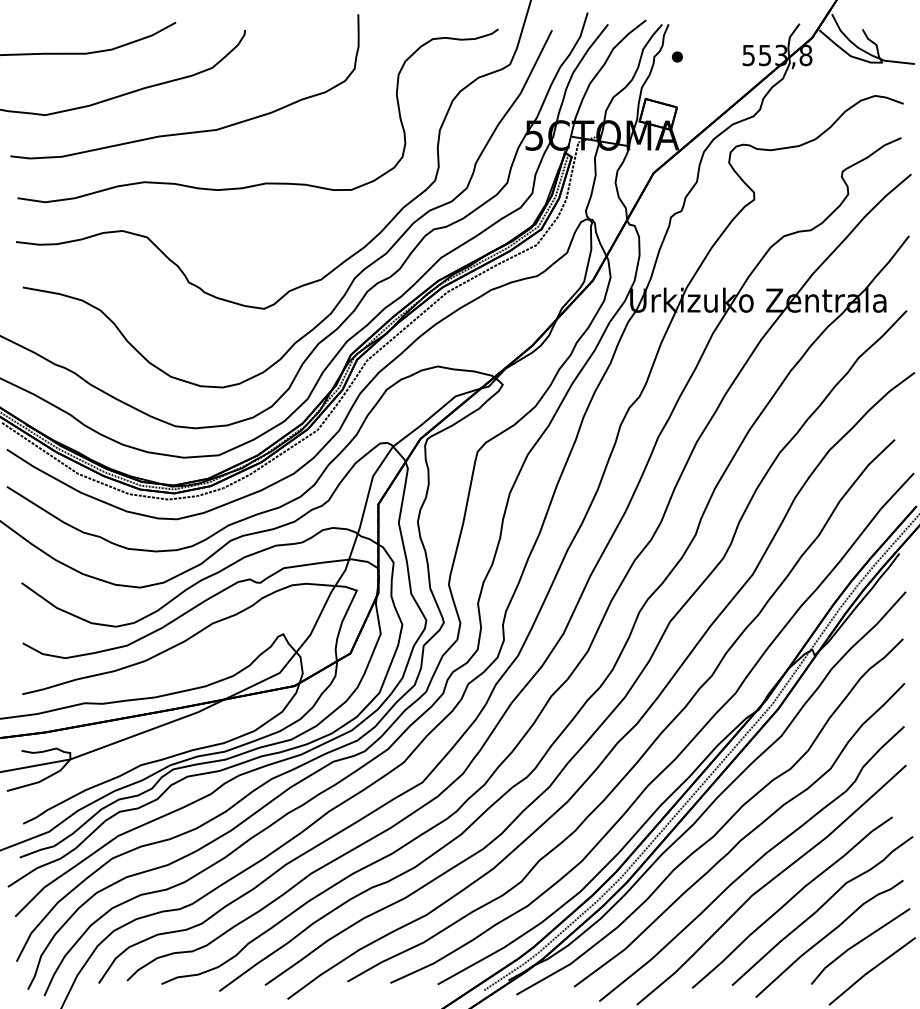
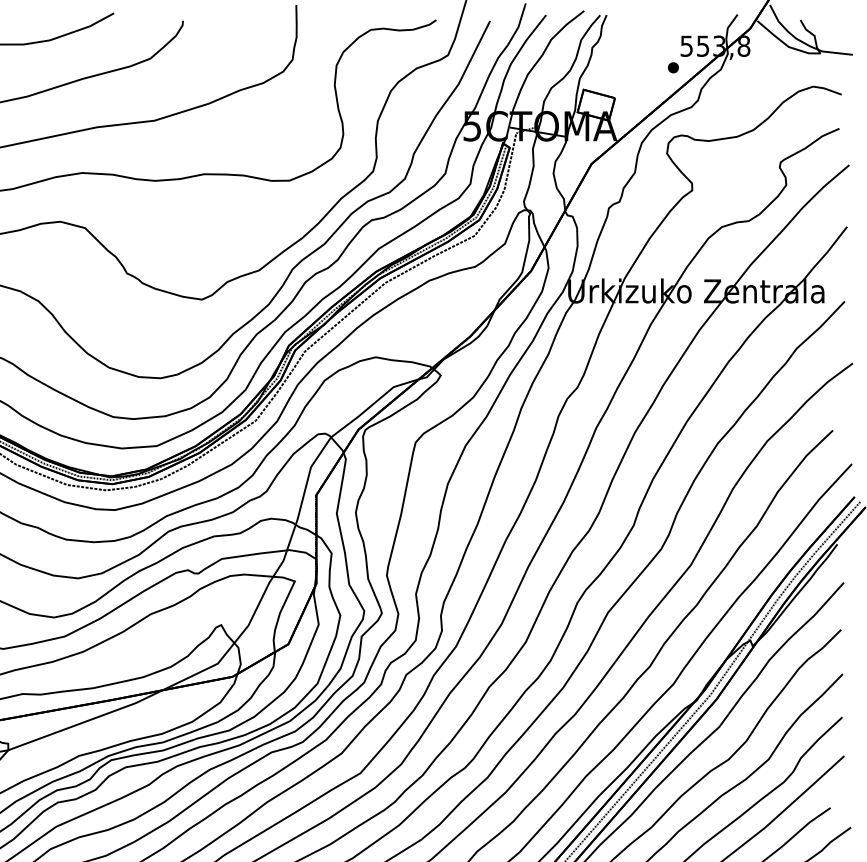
part: (677, 56) -> (673, 67), moved

